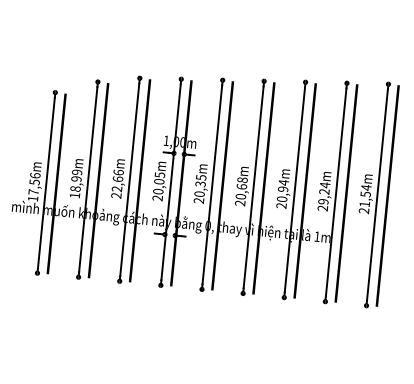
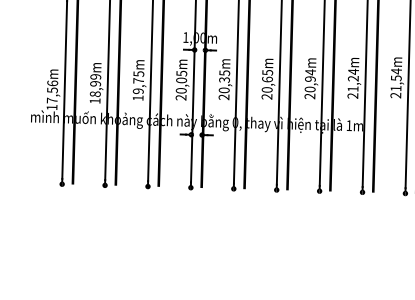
text: (242, 180) -> (267, 73), 20,68m -> 20,65m
text: (117, 183) -> (138, 85), 22,66m -> 19,75m
text: (323, 201) -> (353, 88), 29,24m -> 21,24m

